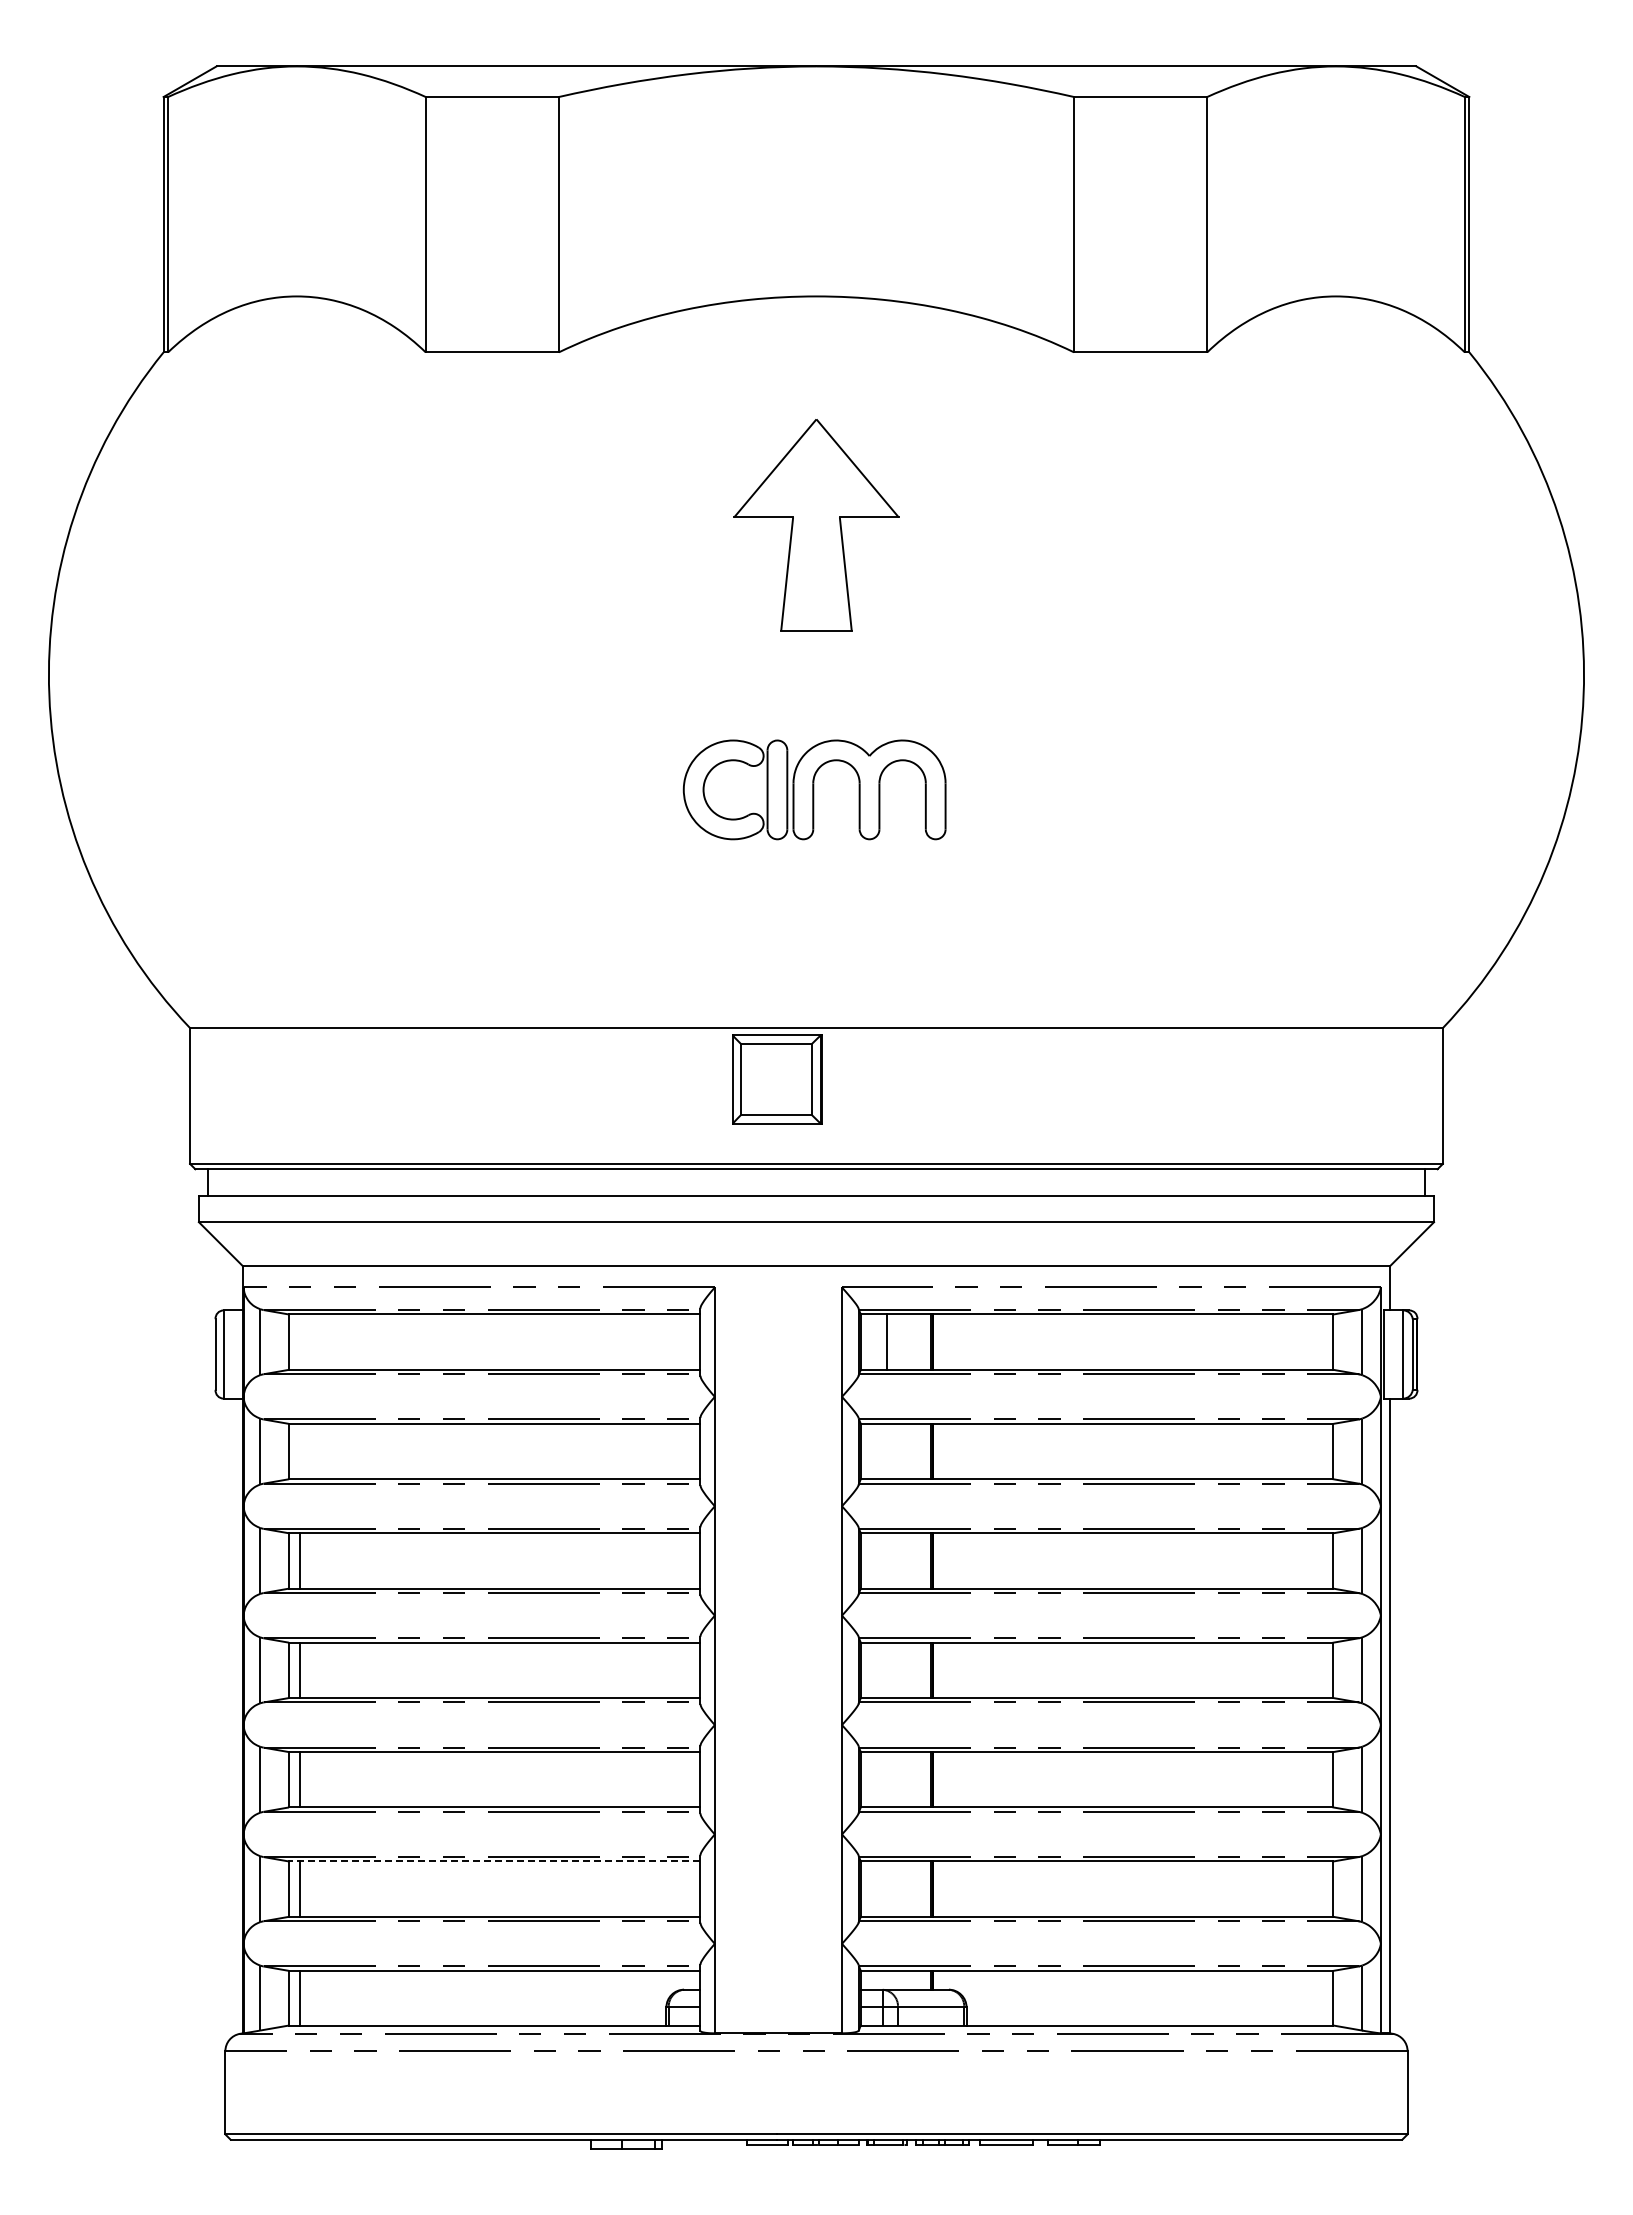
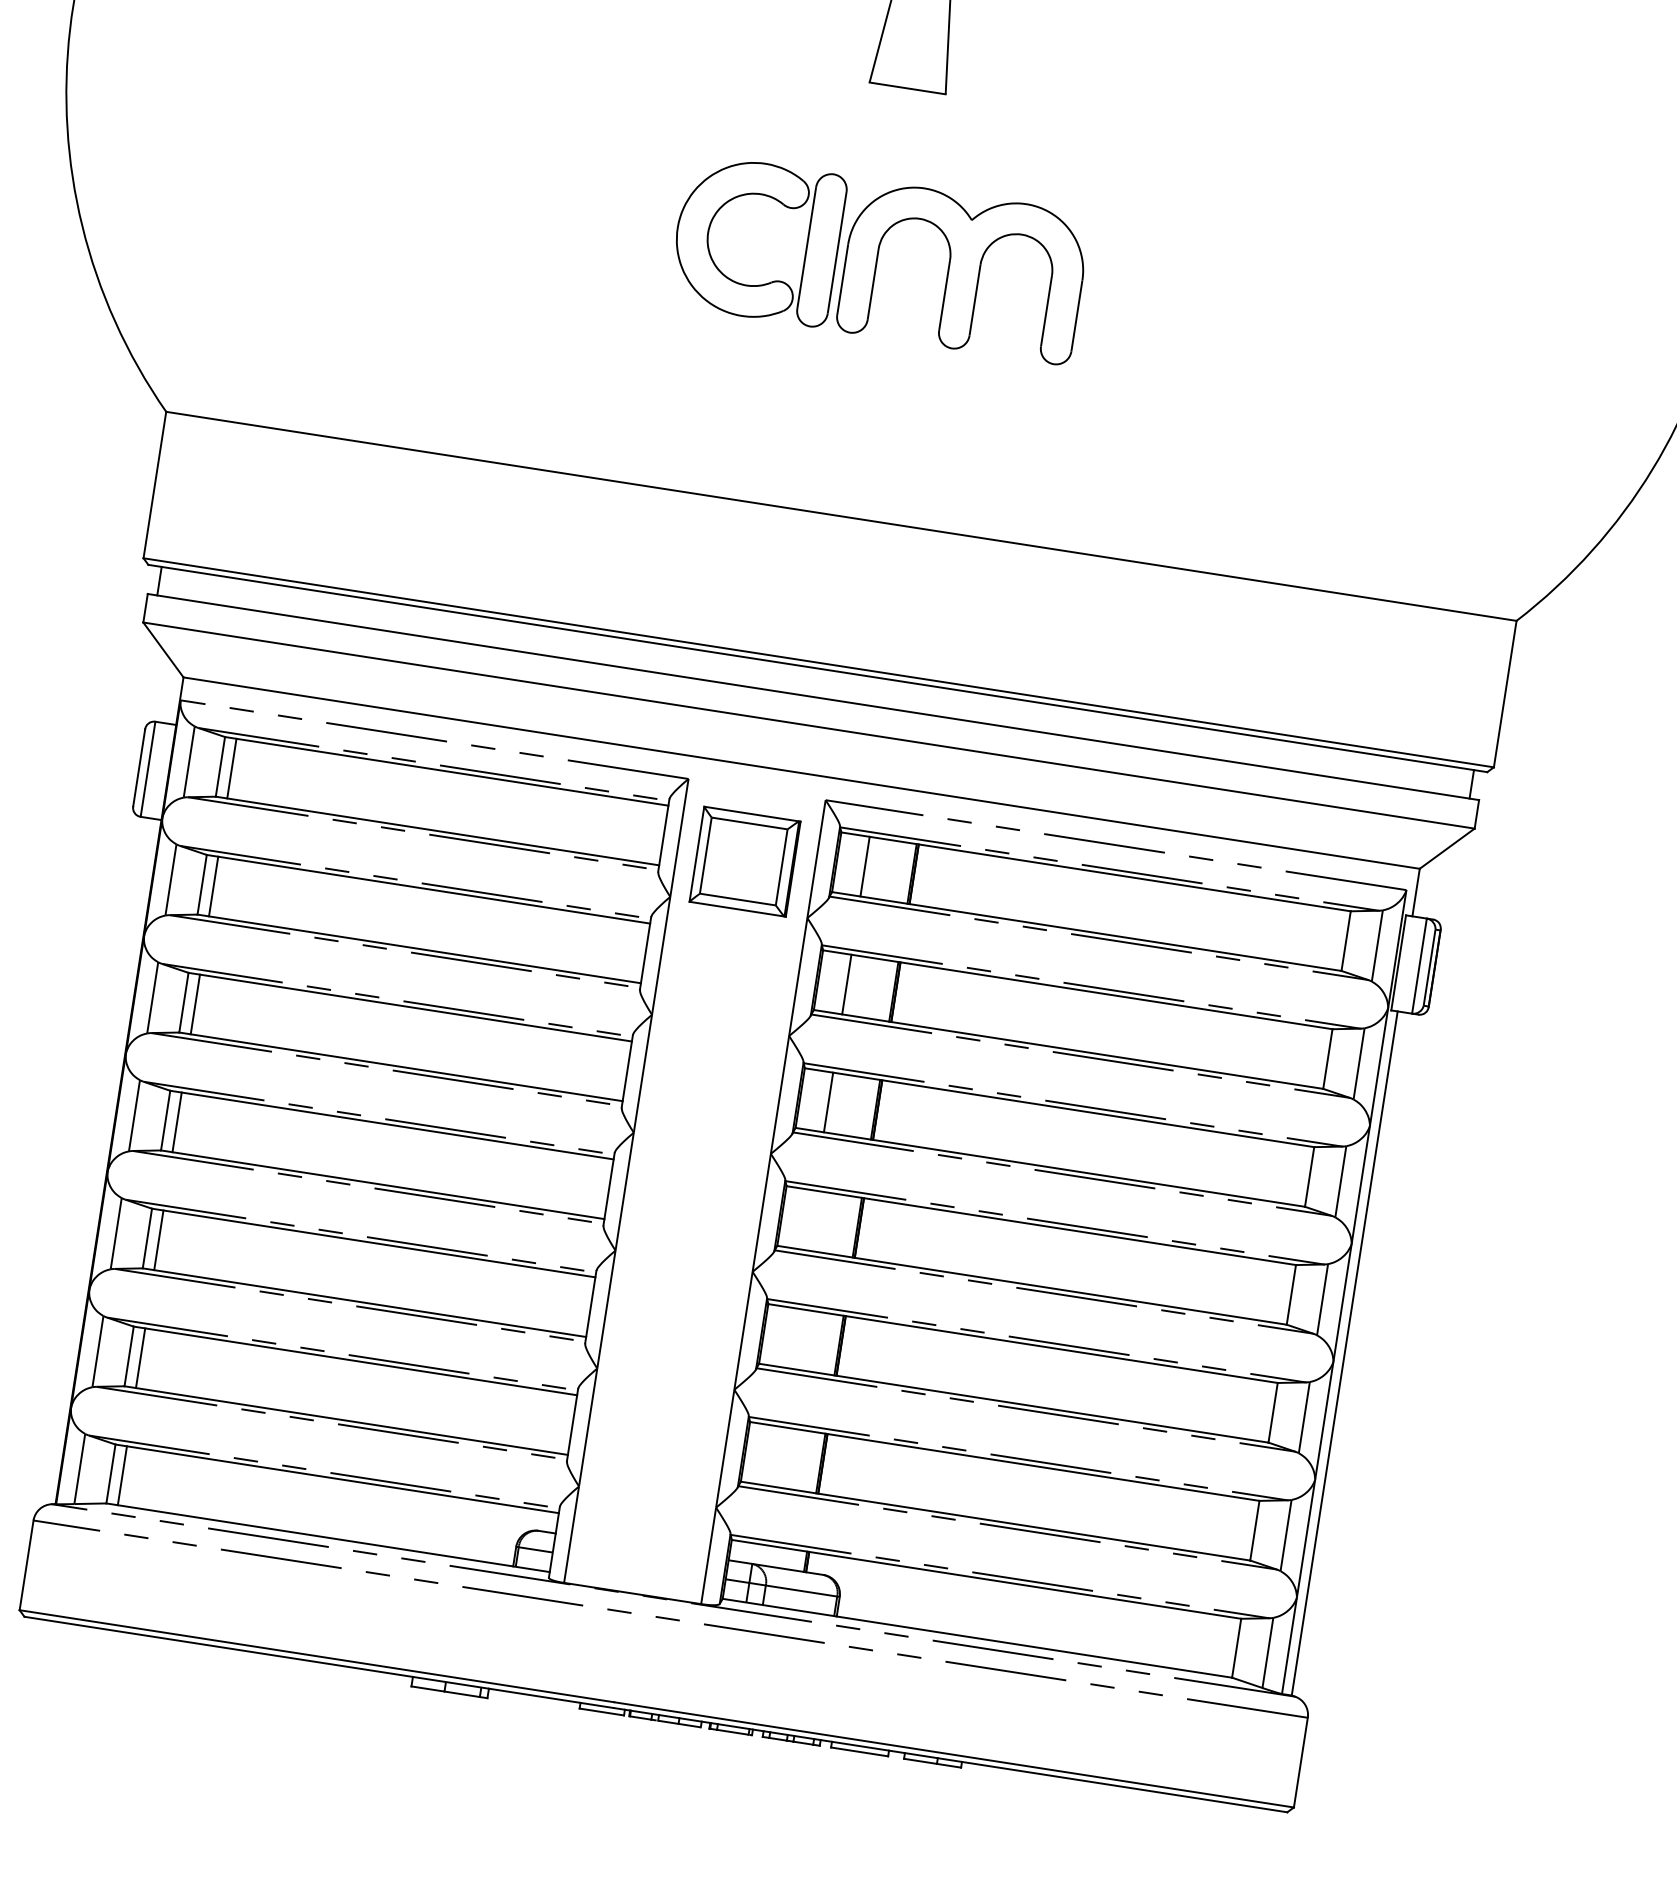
part: (814, 789) -> (879, 258), size x1.43
part: (777, 1079) -> (744, 861), moved
line: (299, 1341) -> (231, 767), added
line: (299, 1451) -> (213, 886), added
line: (887, 1451) -> (847, 984), added
line: (887, 1560) -> (829, 1102), added
line: (494, 1861) -> (355, 1360), dashed -> solid

